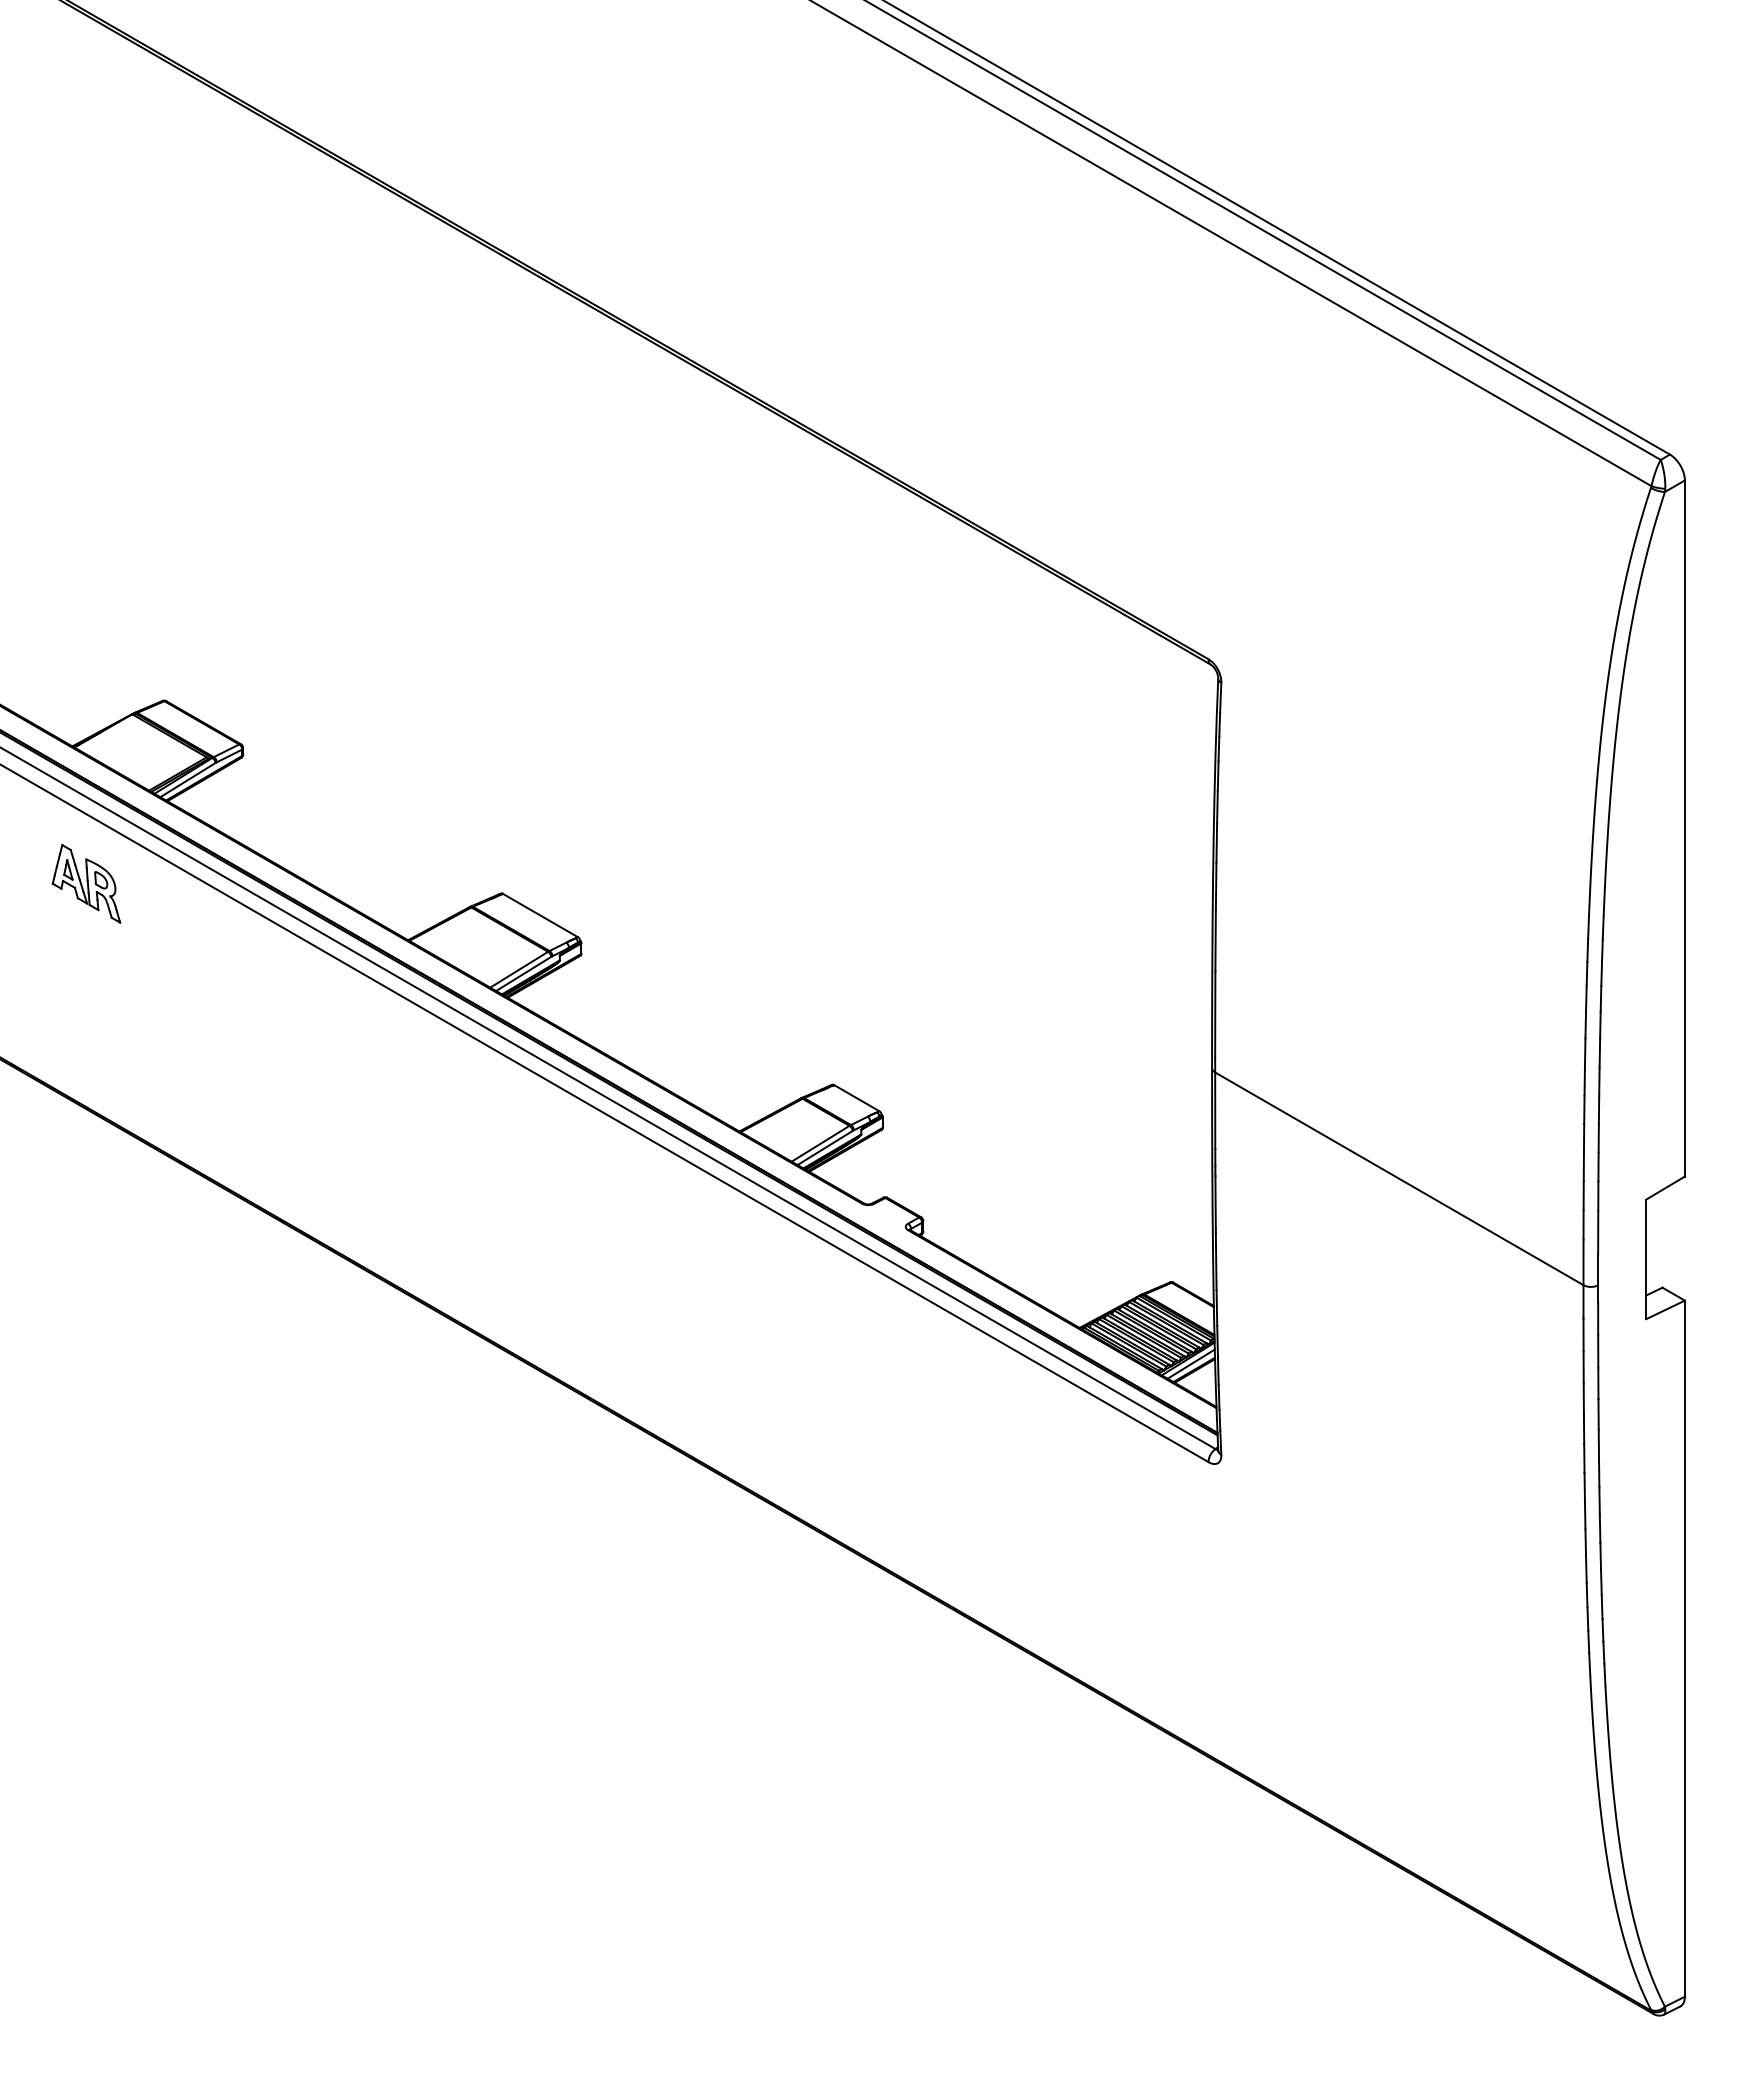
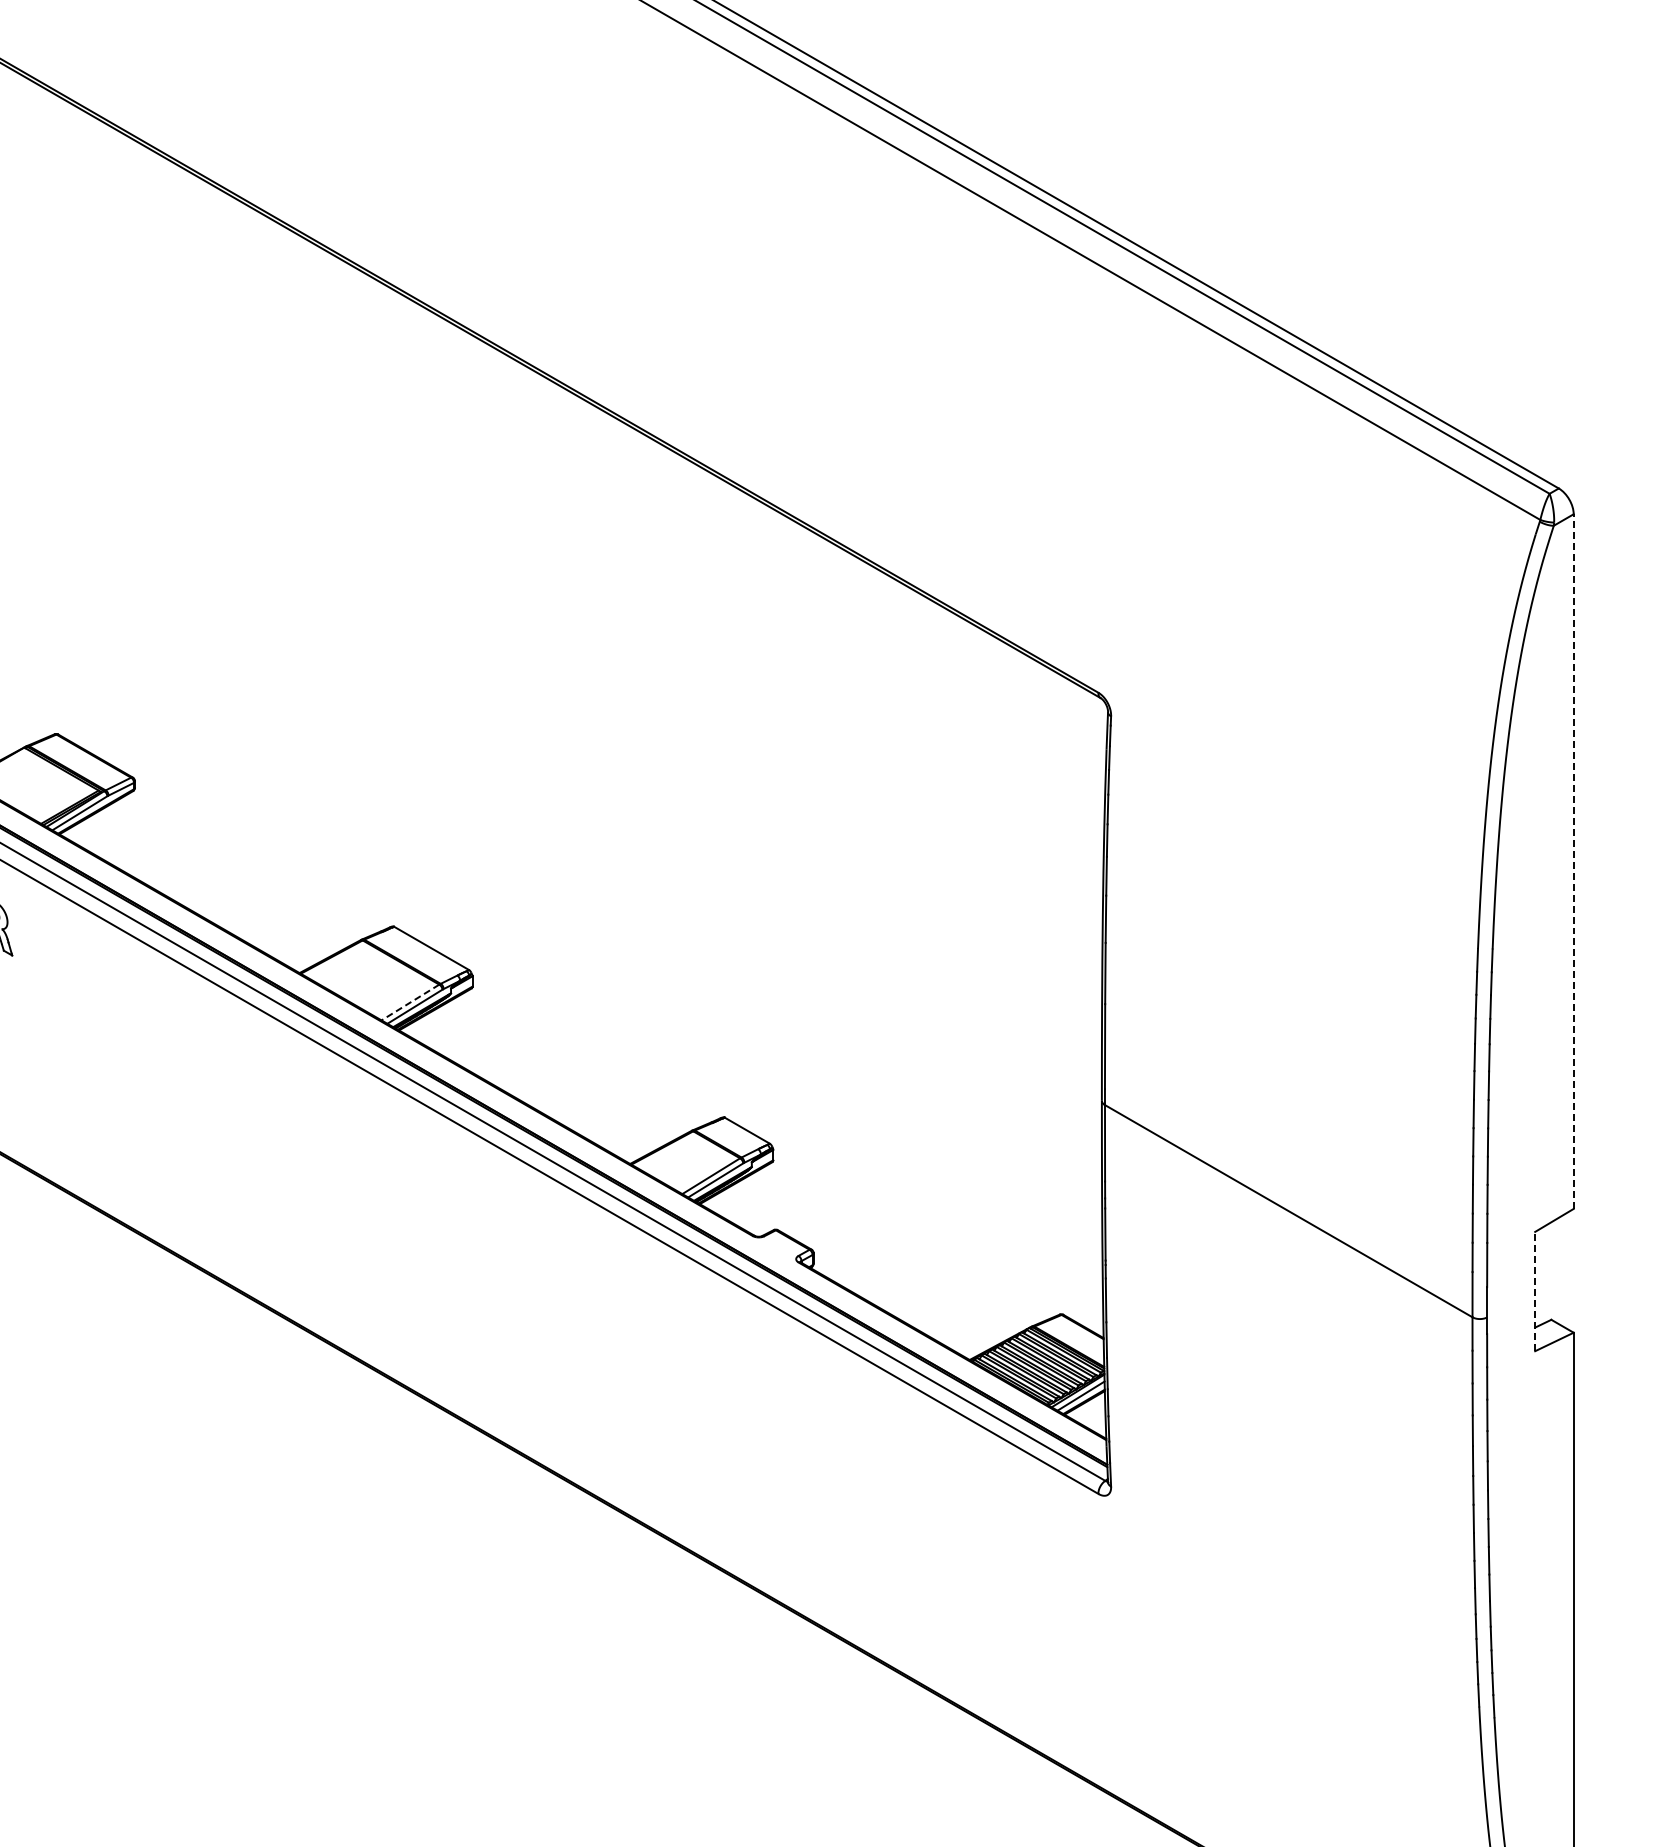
line: (1684, 828) -> (1573, 861), solid -> dashed
line: (518, 969) -> (409, 1002), solid -> dashed
line: (1646, 1259) -> (1535, 1291), solid -> dashed

